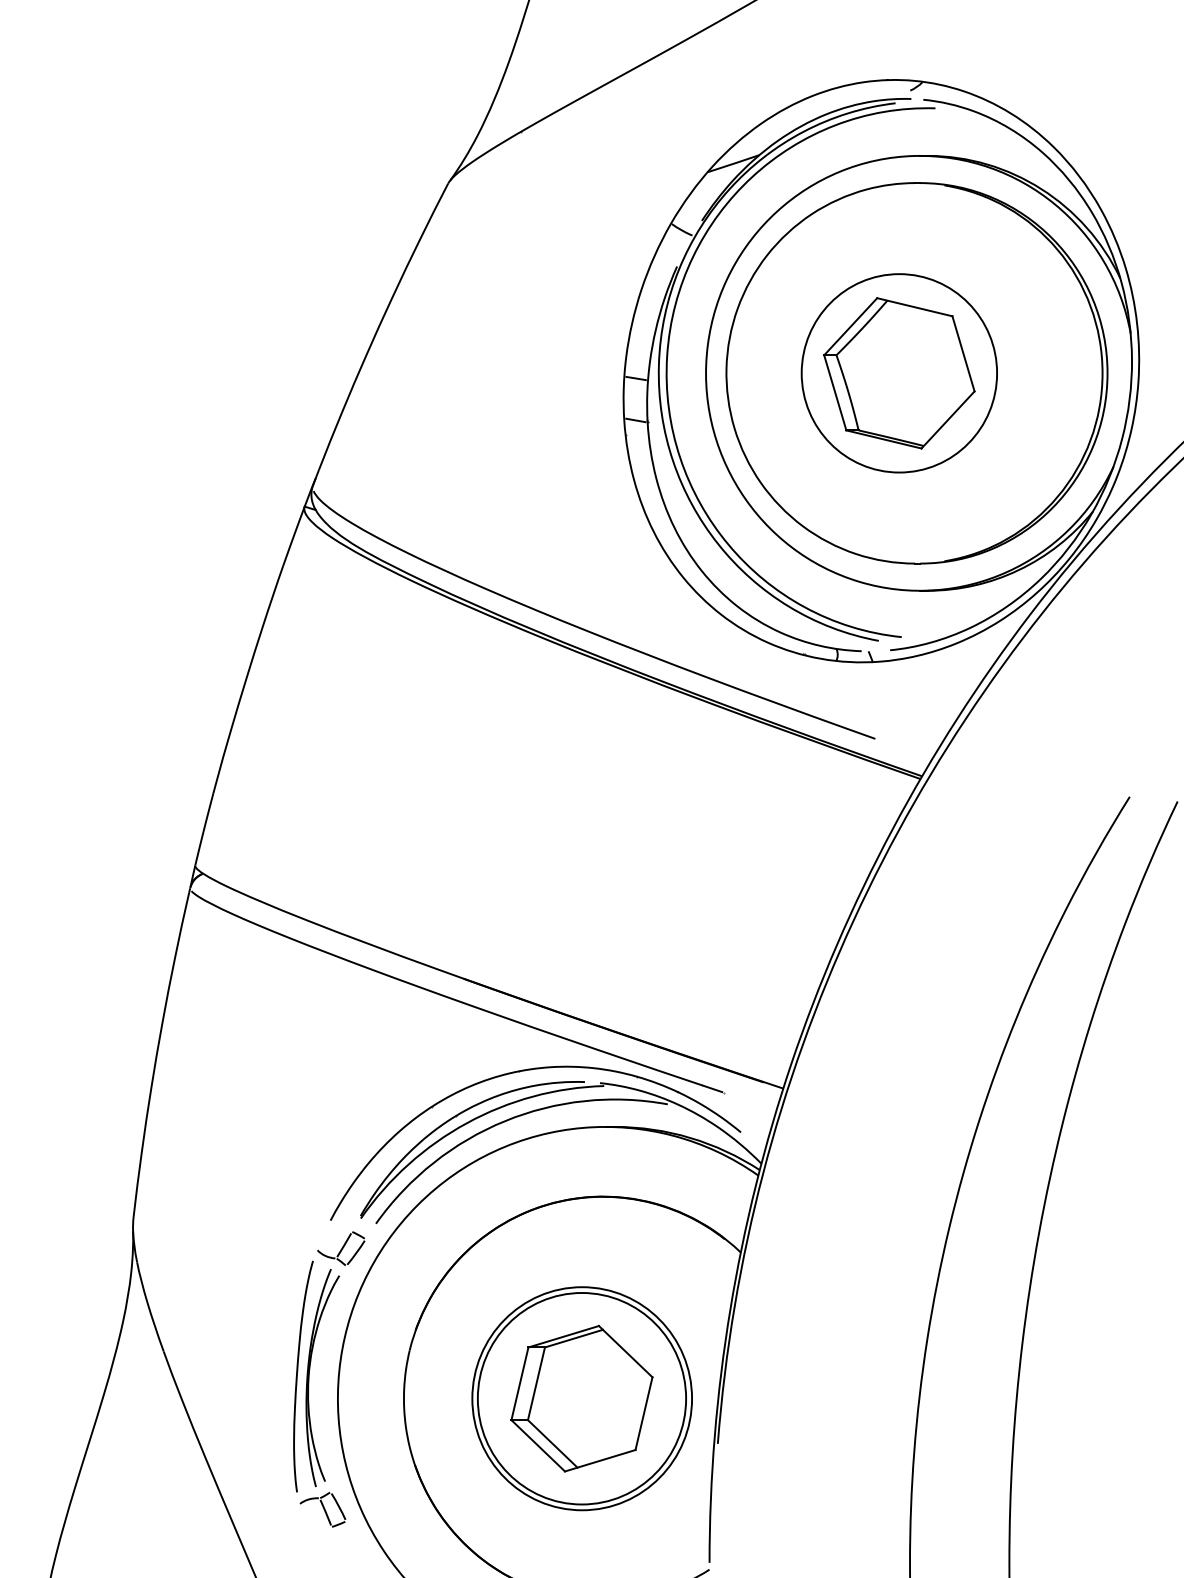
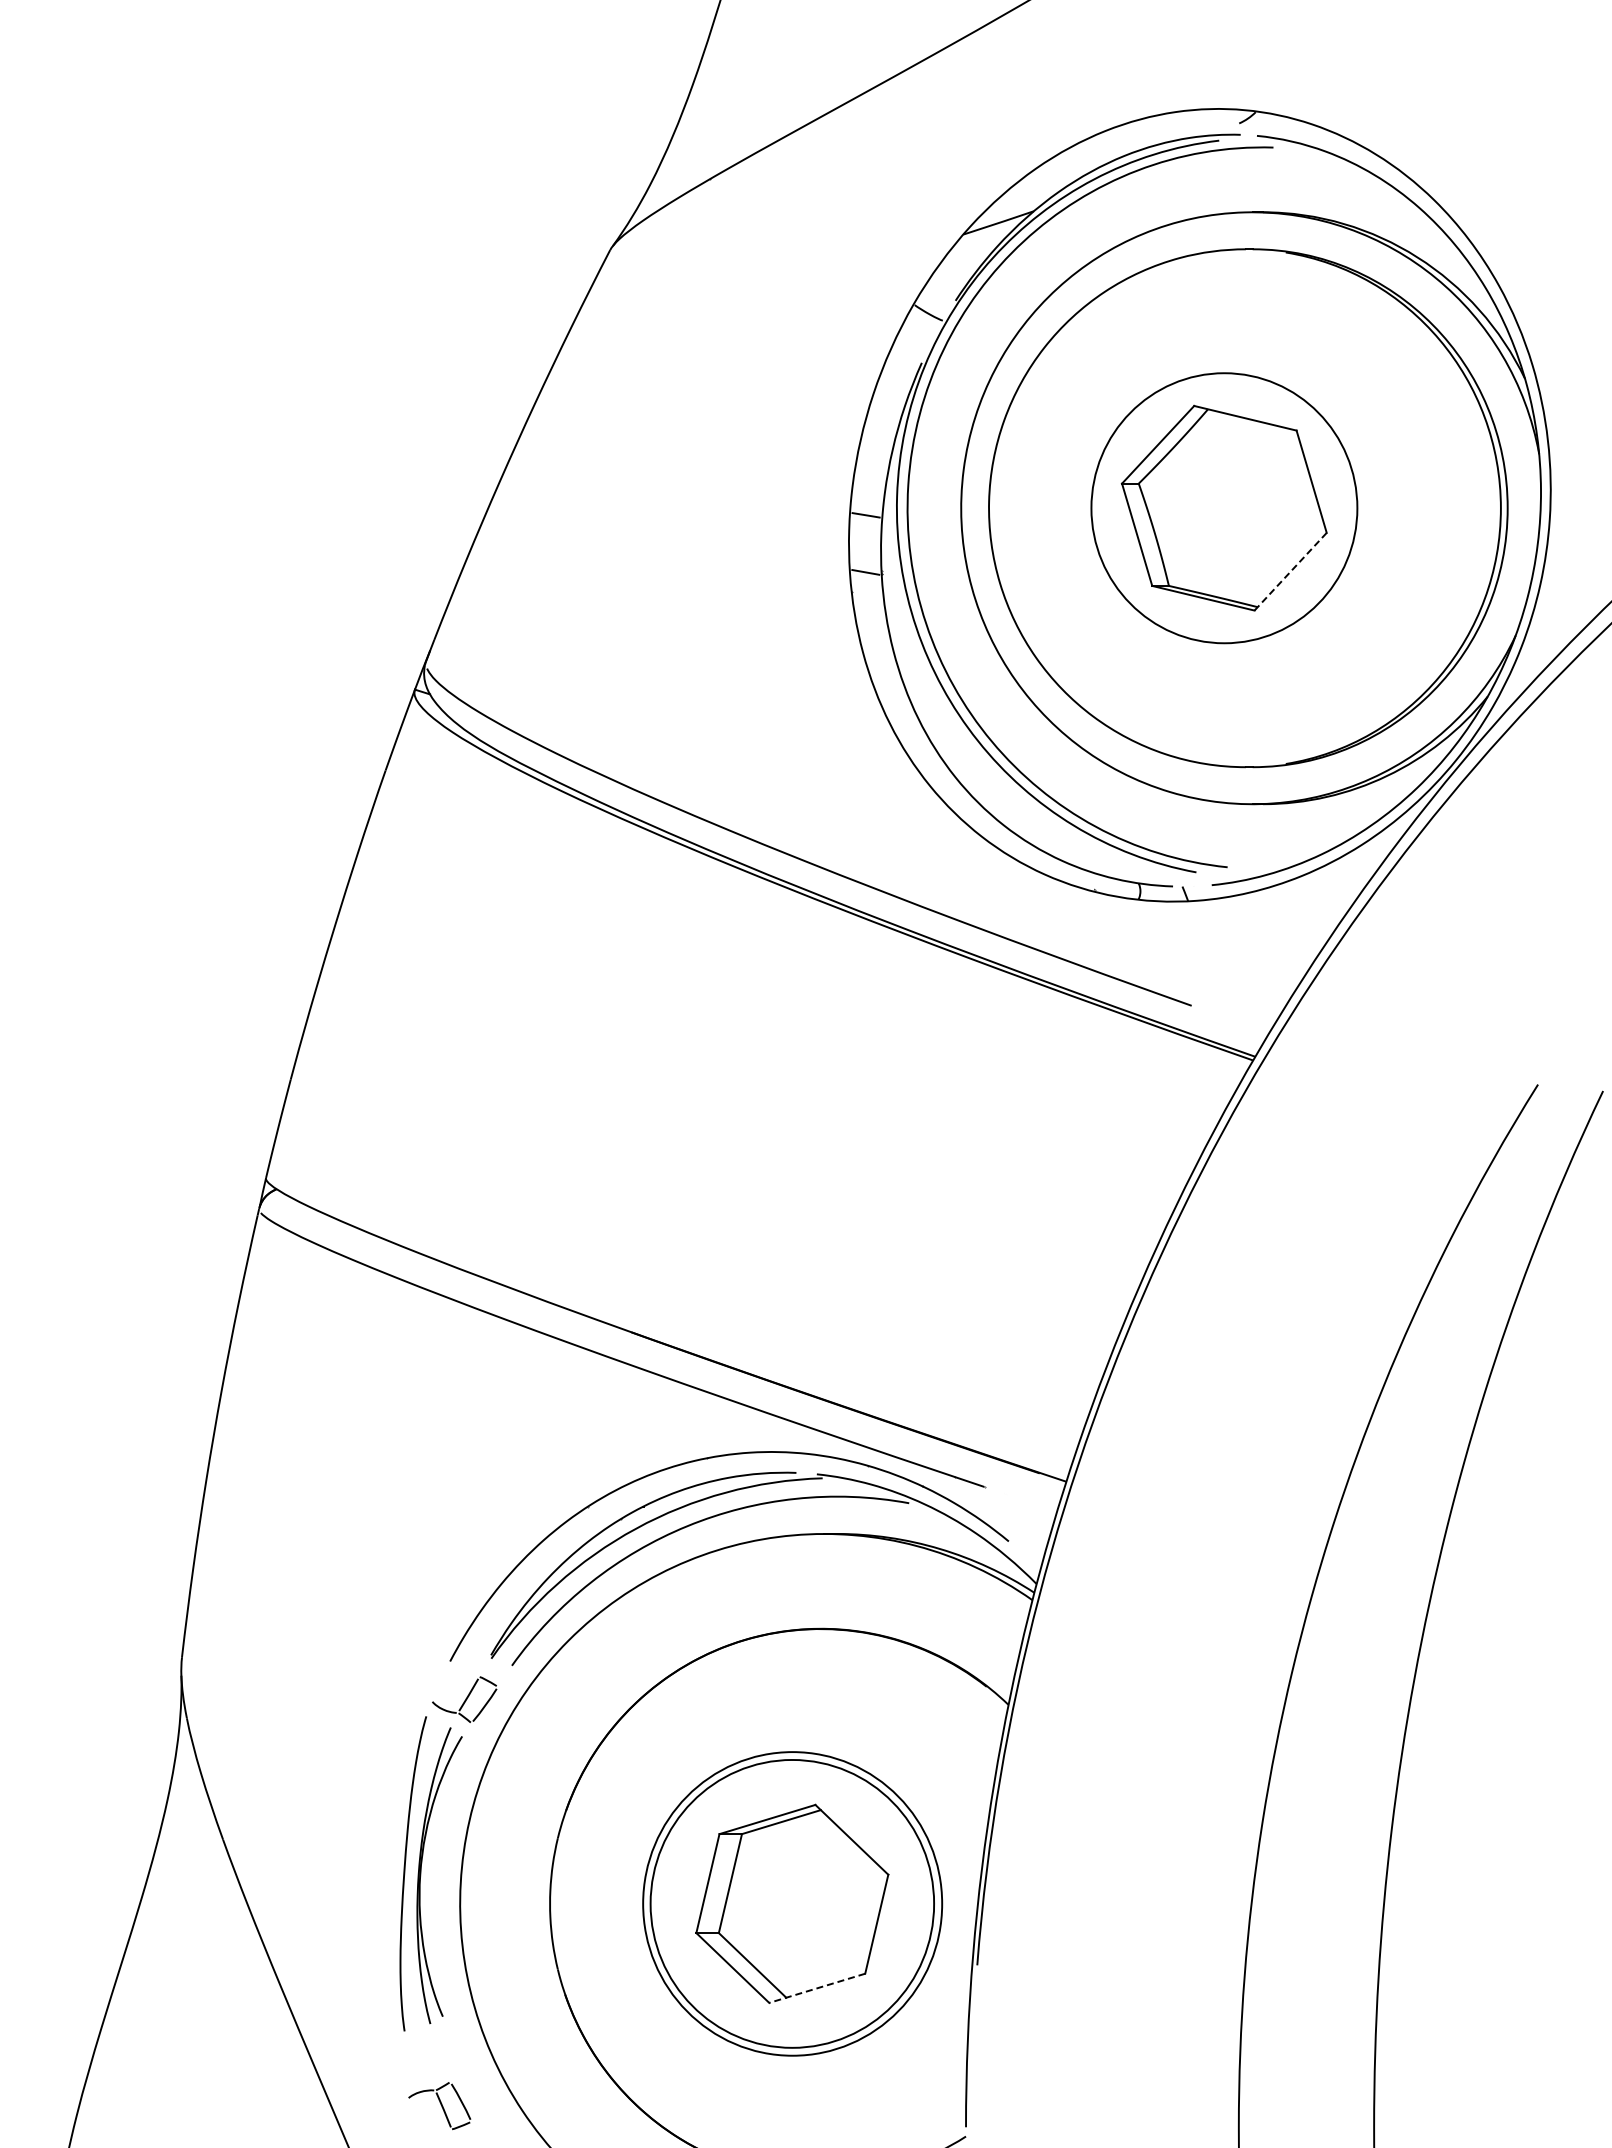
line: (947, 420) -> (1290, 572), solid -> dashed
line: (599, 1460) -> (816, 1988), solid -> dashed
part: (322, 1510) -> (439, 2106), moved

